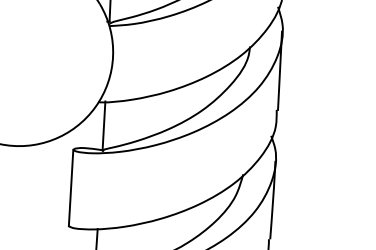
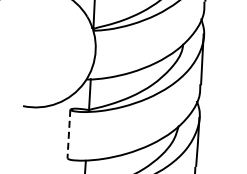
line: (70, 188) -> (68, 134), solid -> dashed

